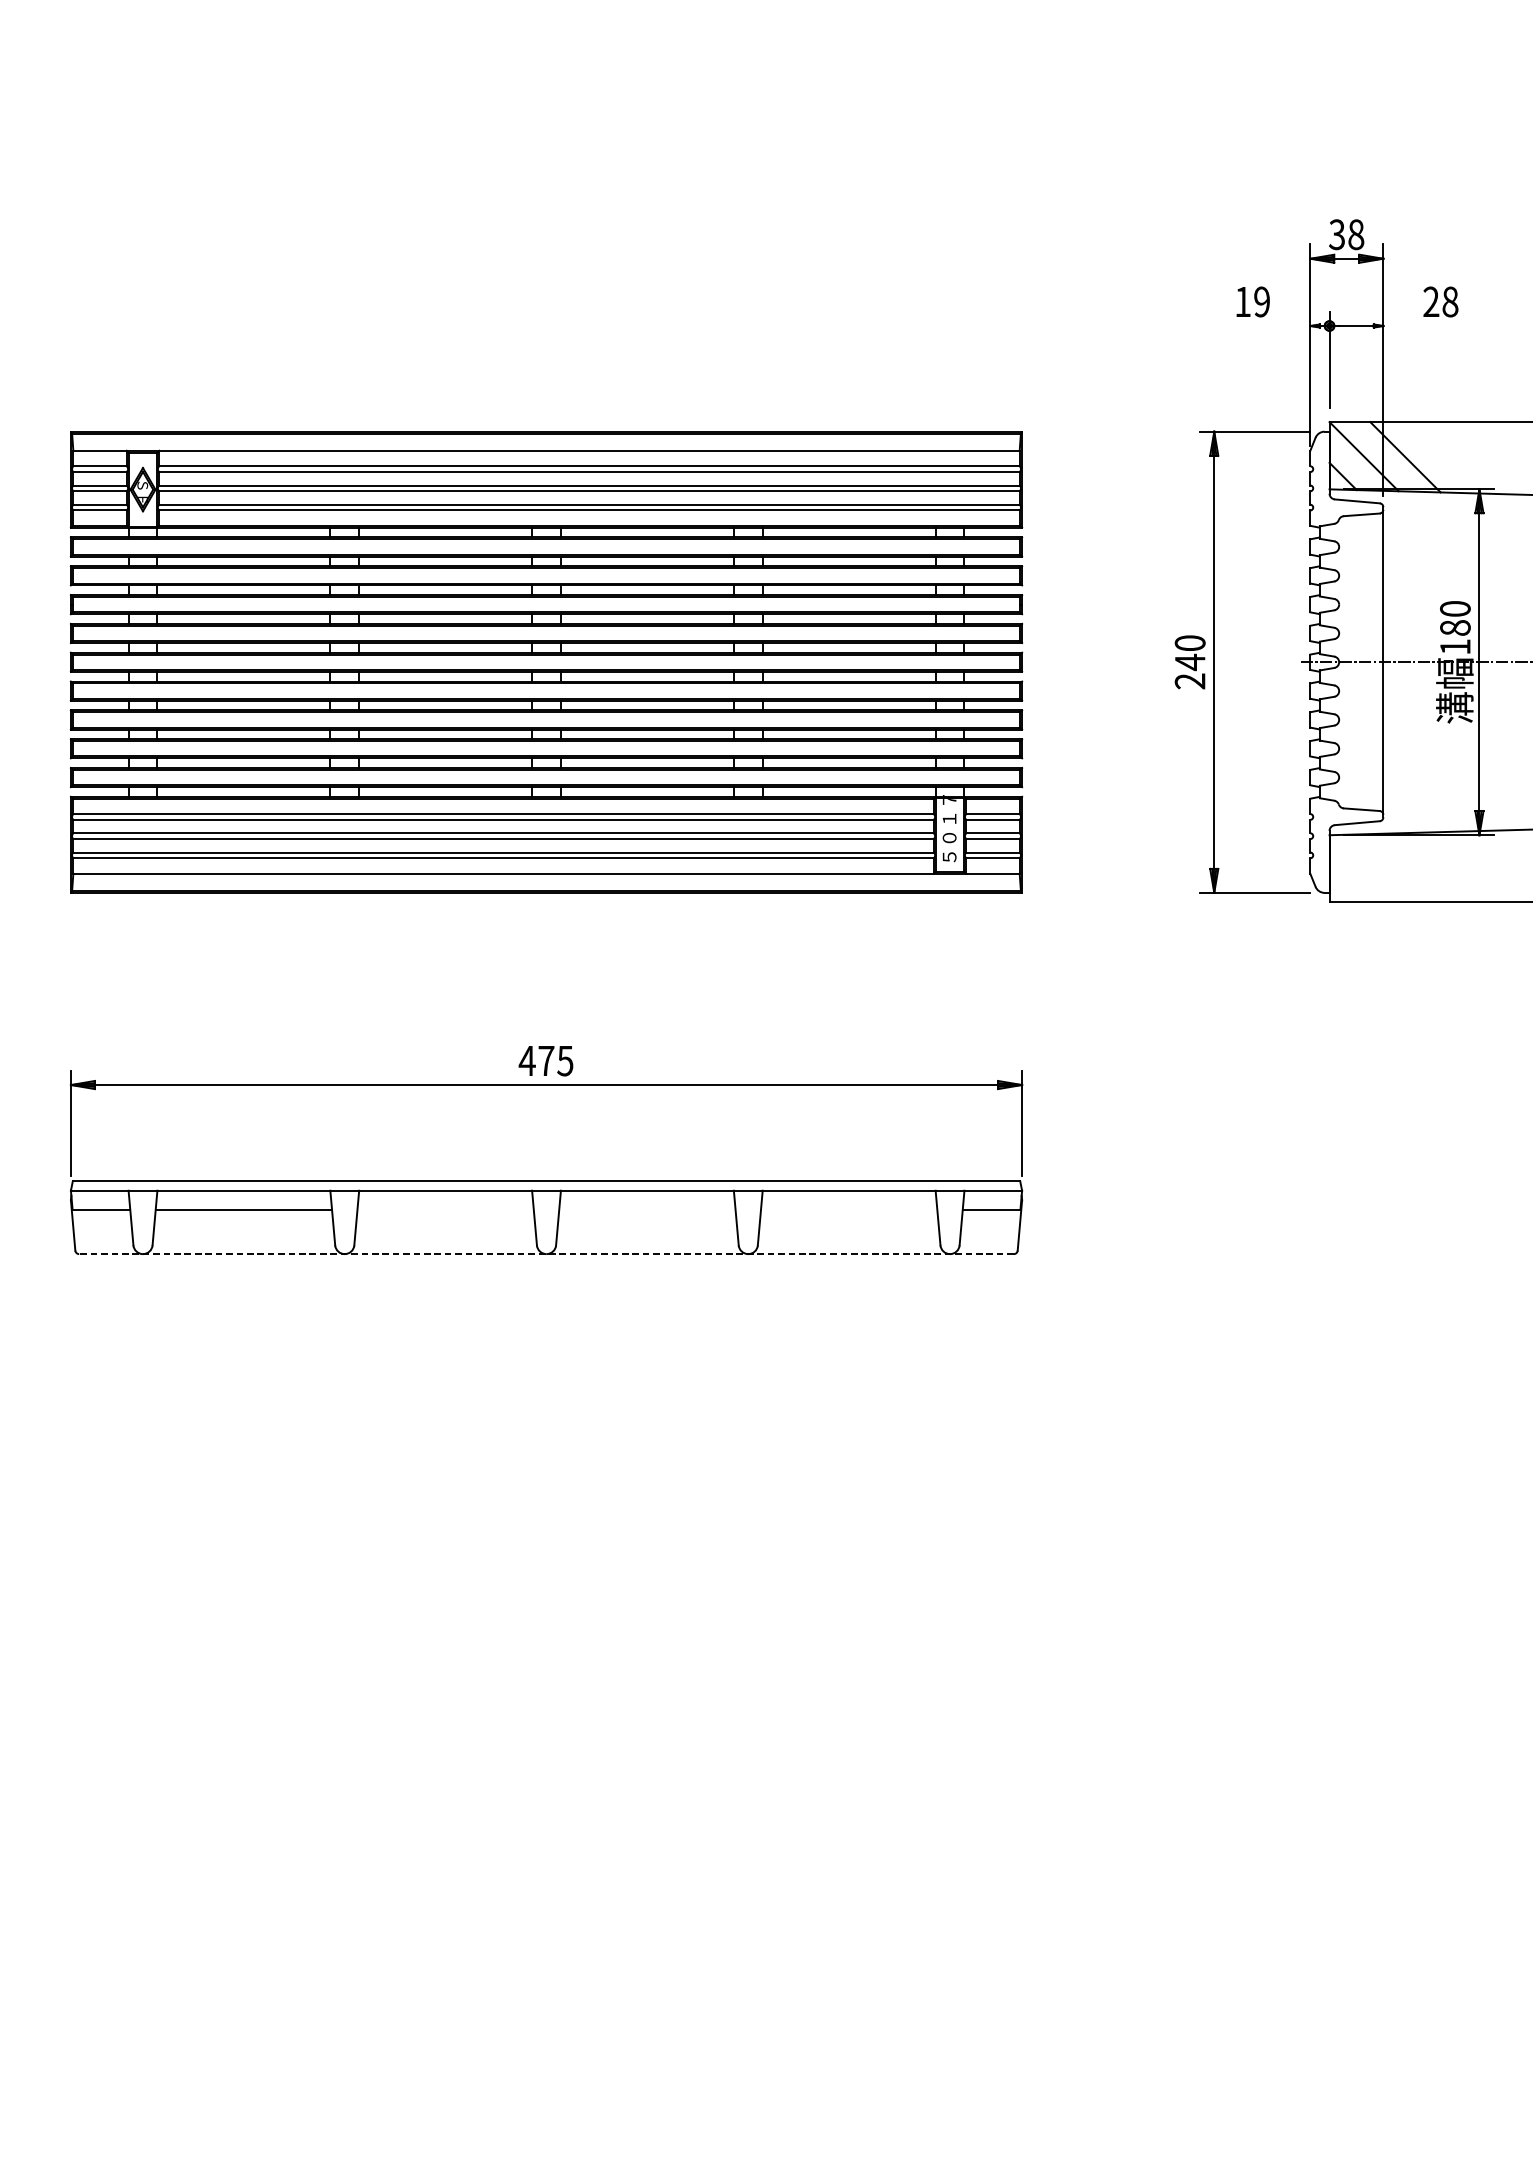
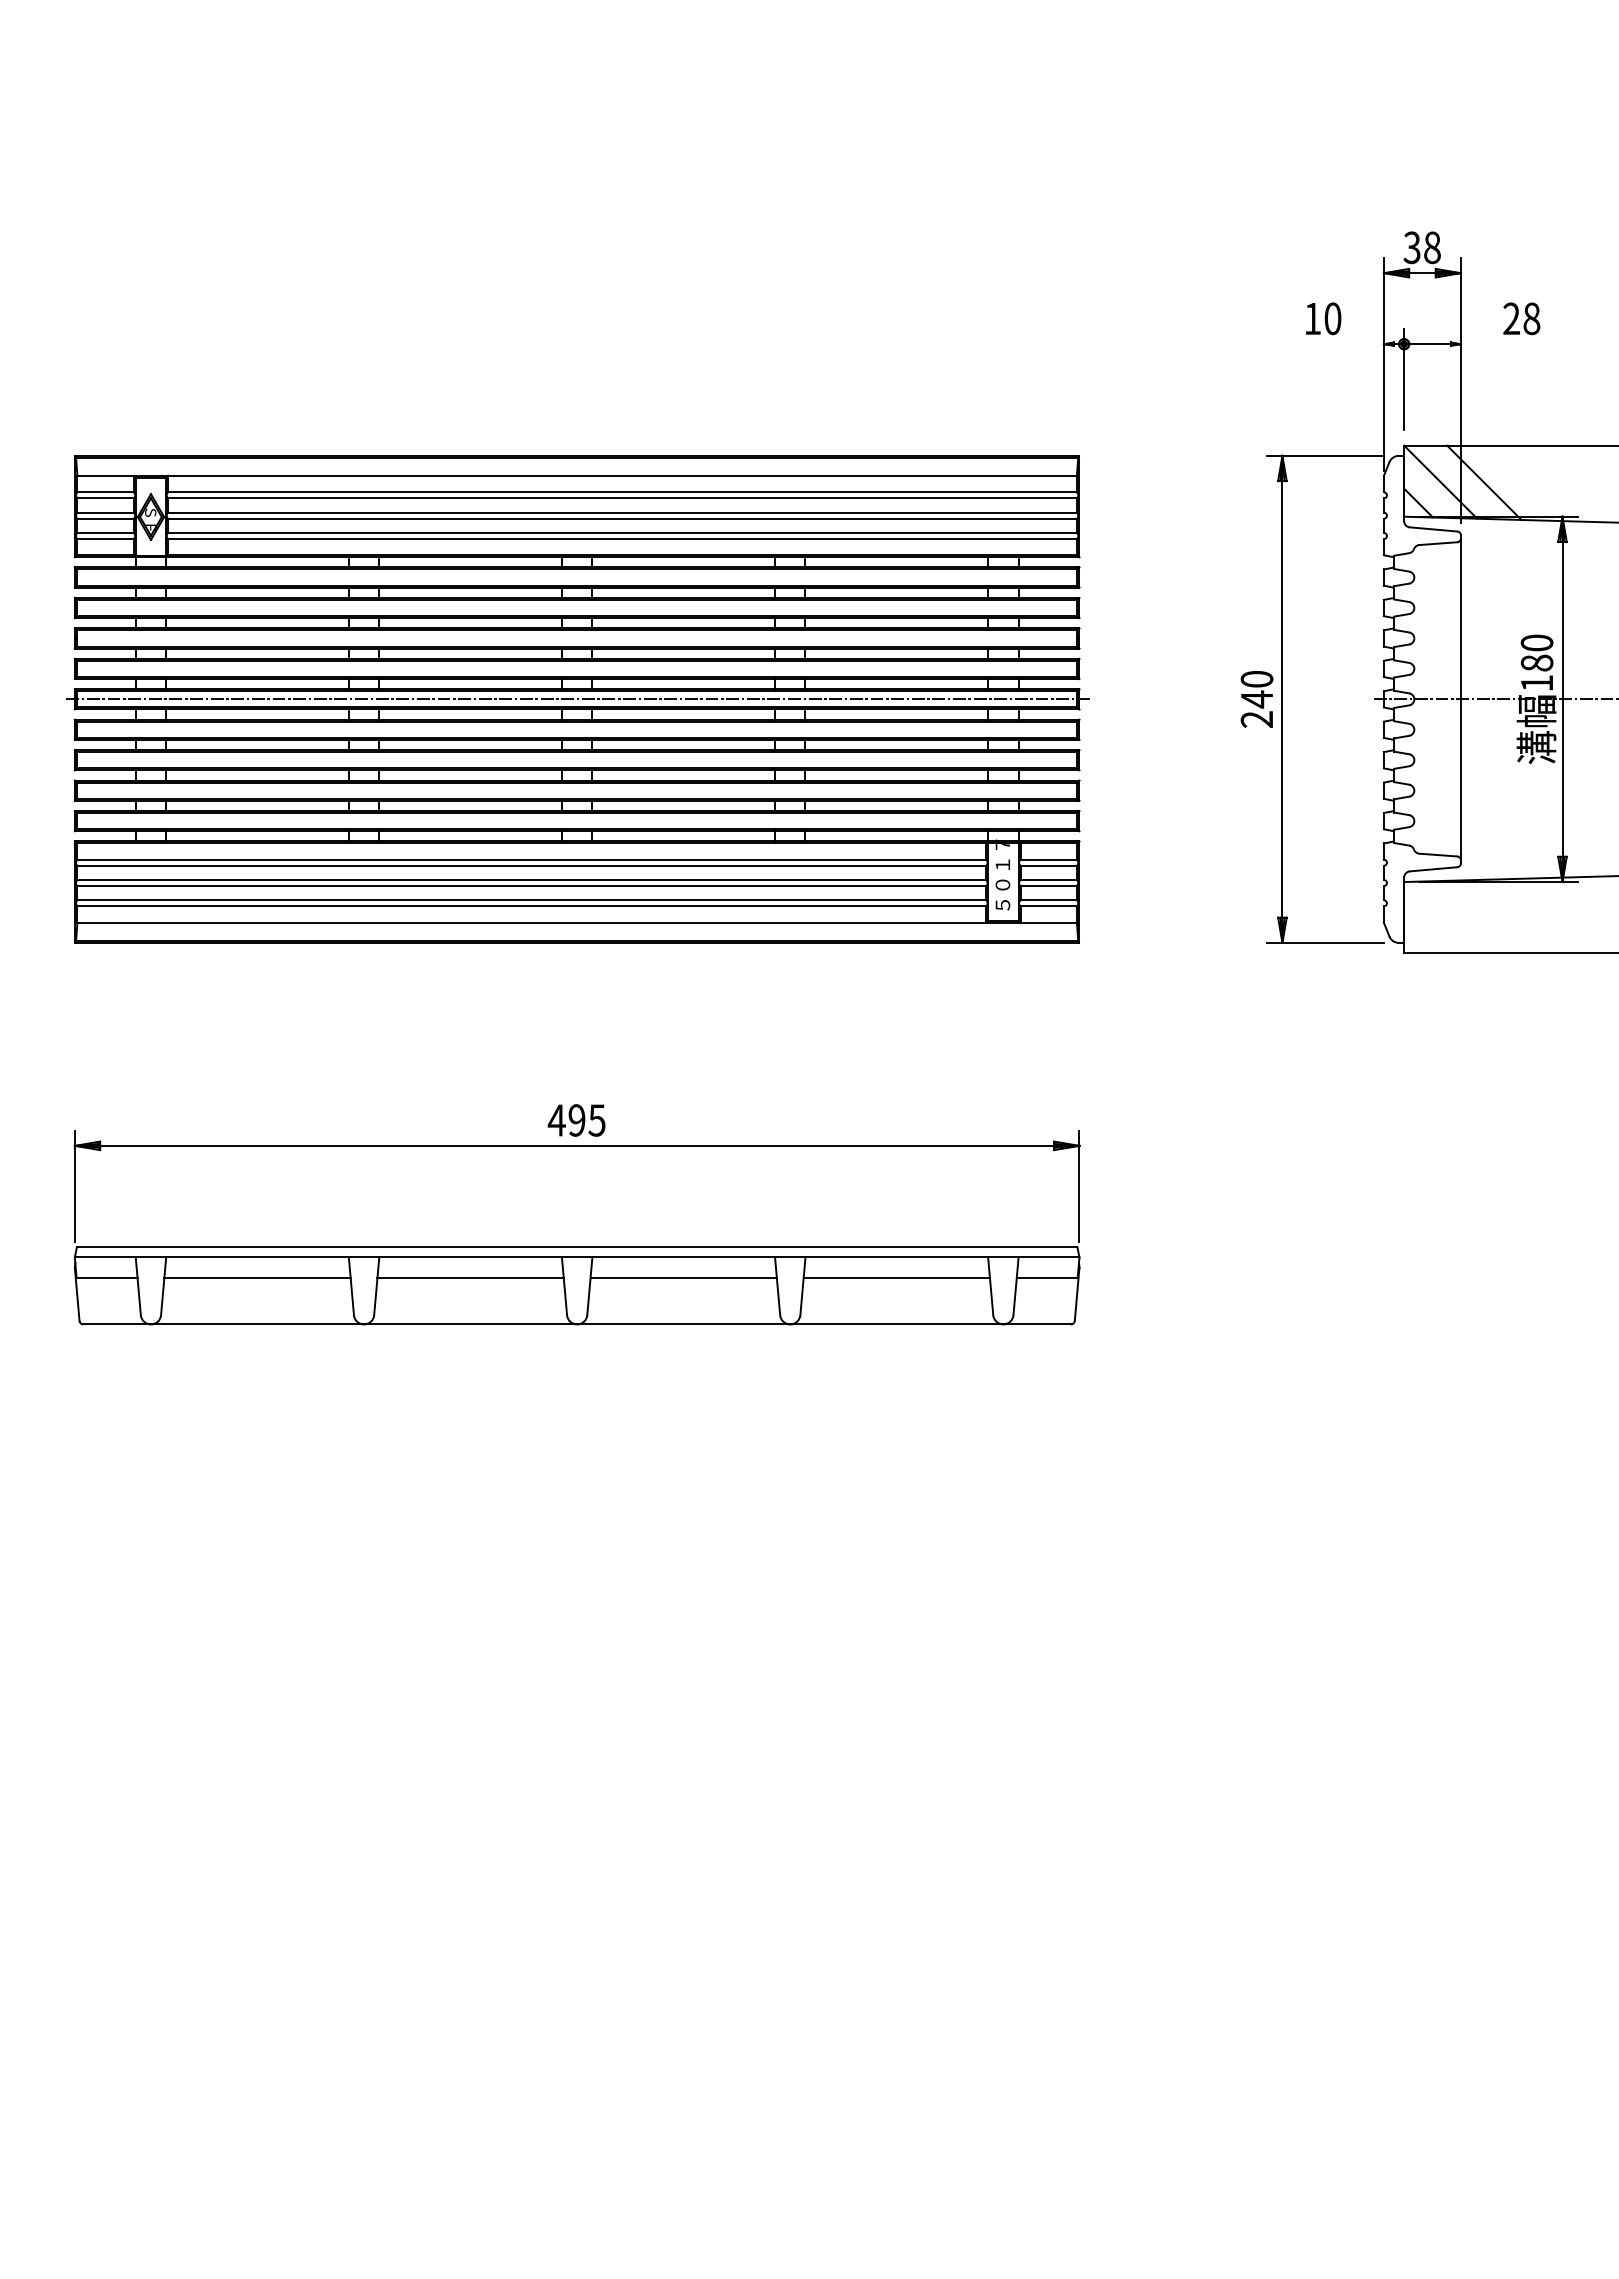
text: (1261, 301) -> (1332, 318), 19 -> 10
line: (545, 662) -> (576, 699), added
text: (545, 1061) -> (576, 1120), 475 -> 495
line: (445, 1209) -> (470, 1277), added
line: (647, 1209) -> (683, 1277), added
line: (848, 1209) -> (896, 1277), added
line: (546, 1254) -> (577, 1324), dashed -> solid

